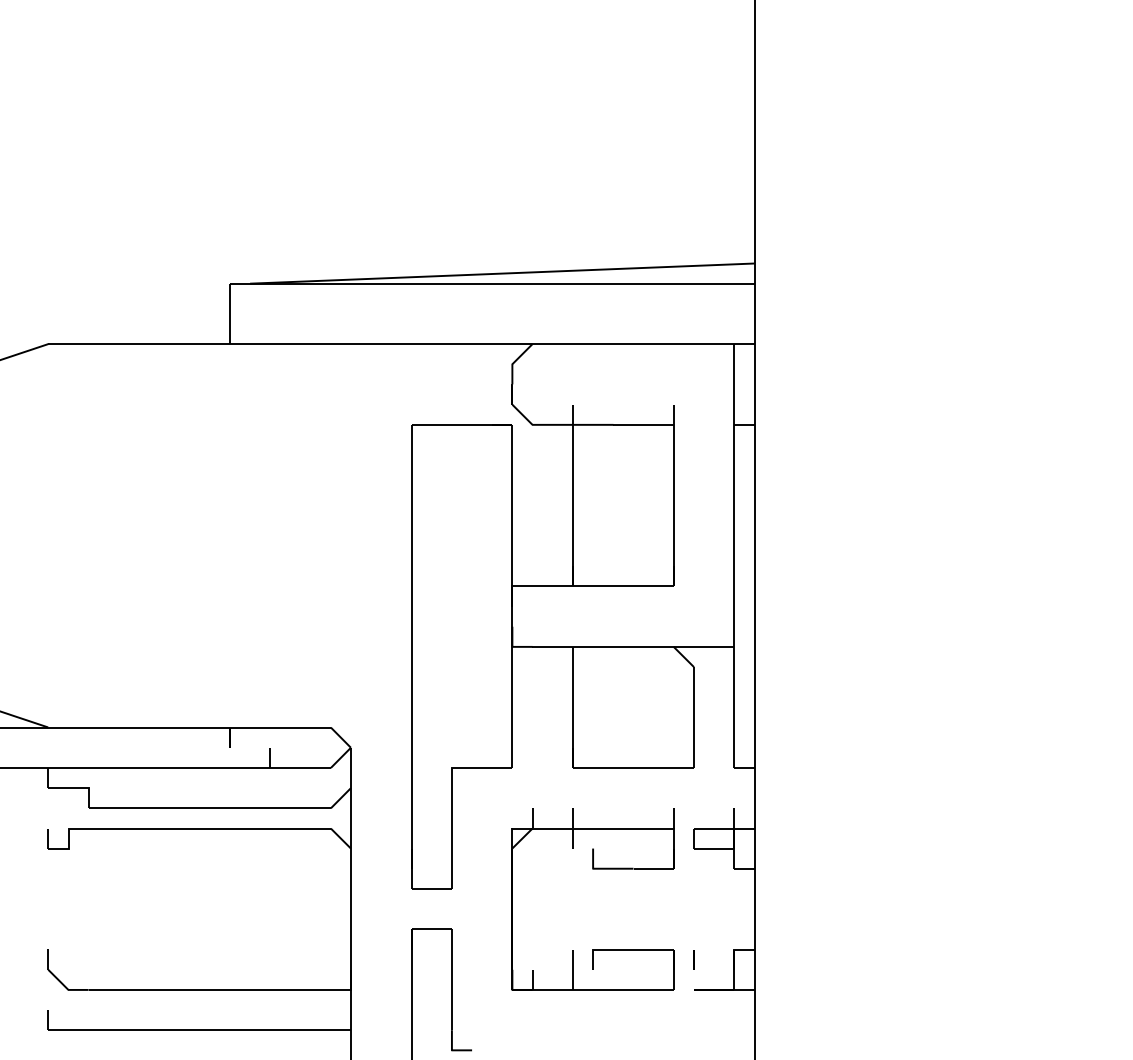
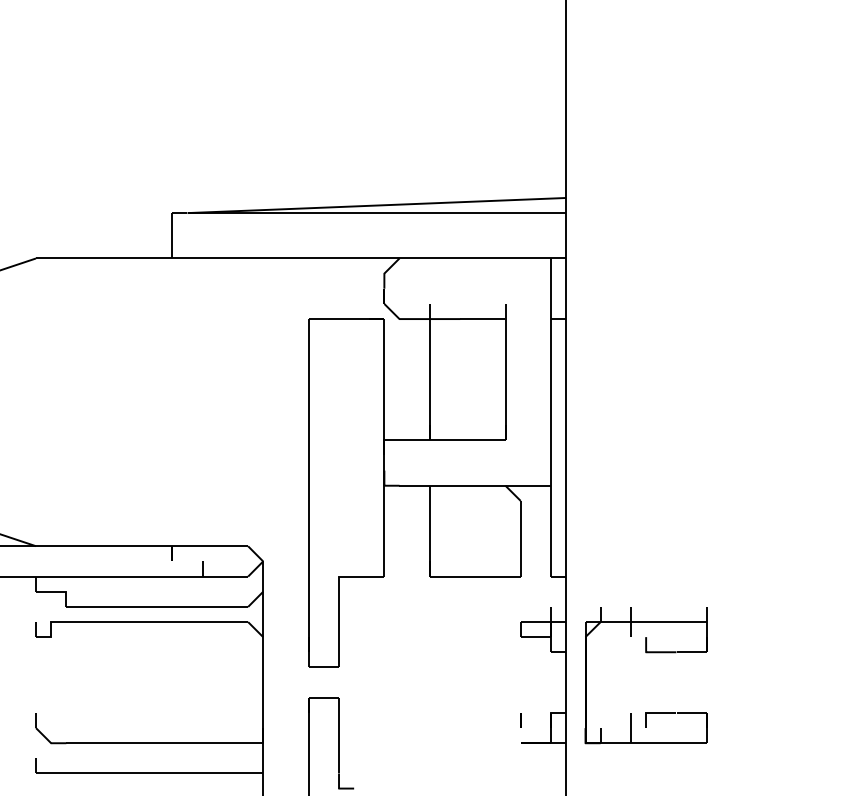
part: (592, 869) -> (645, 652), moved

